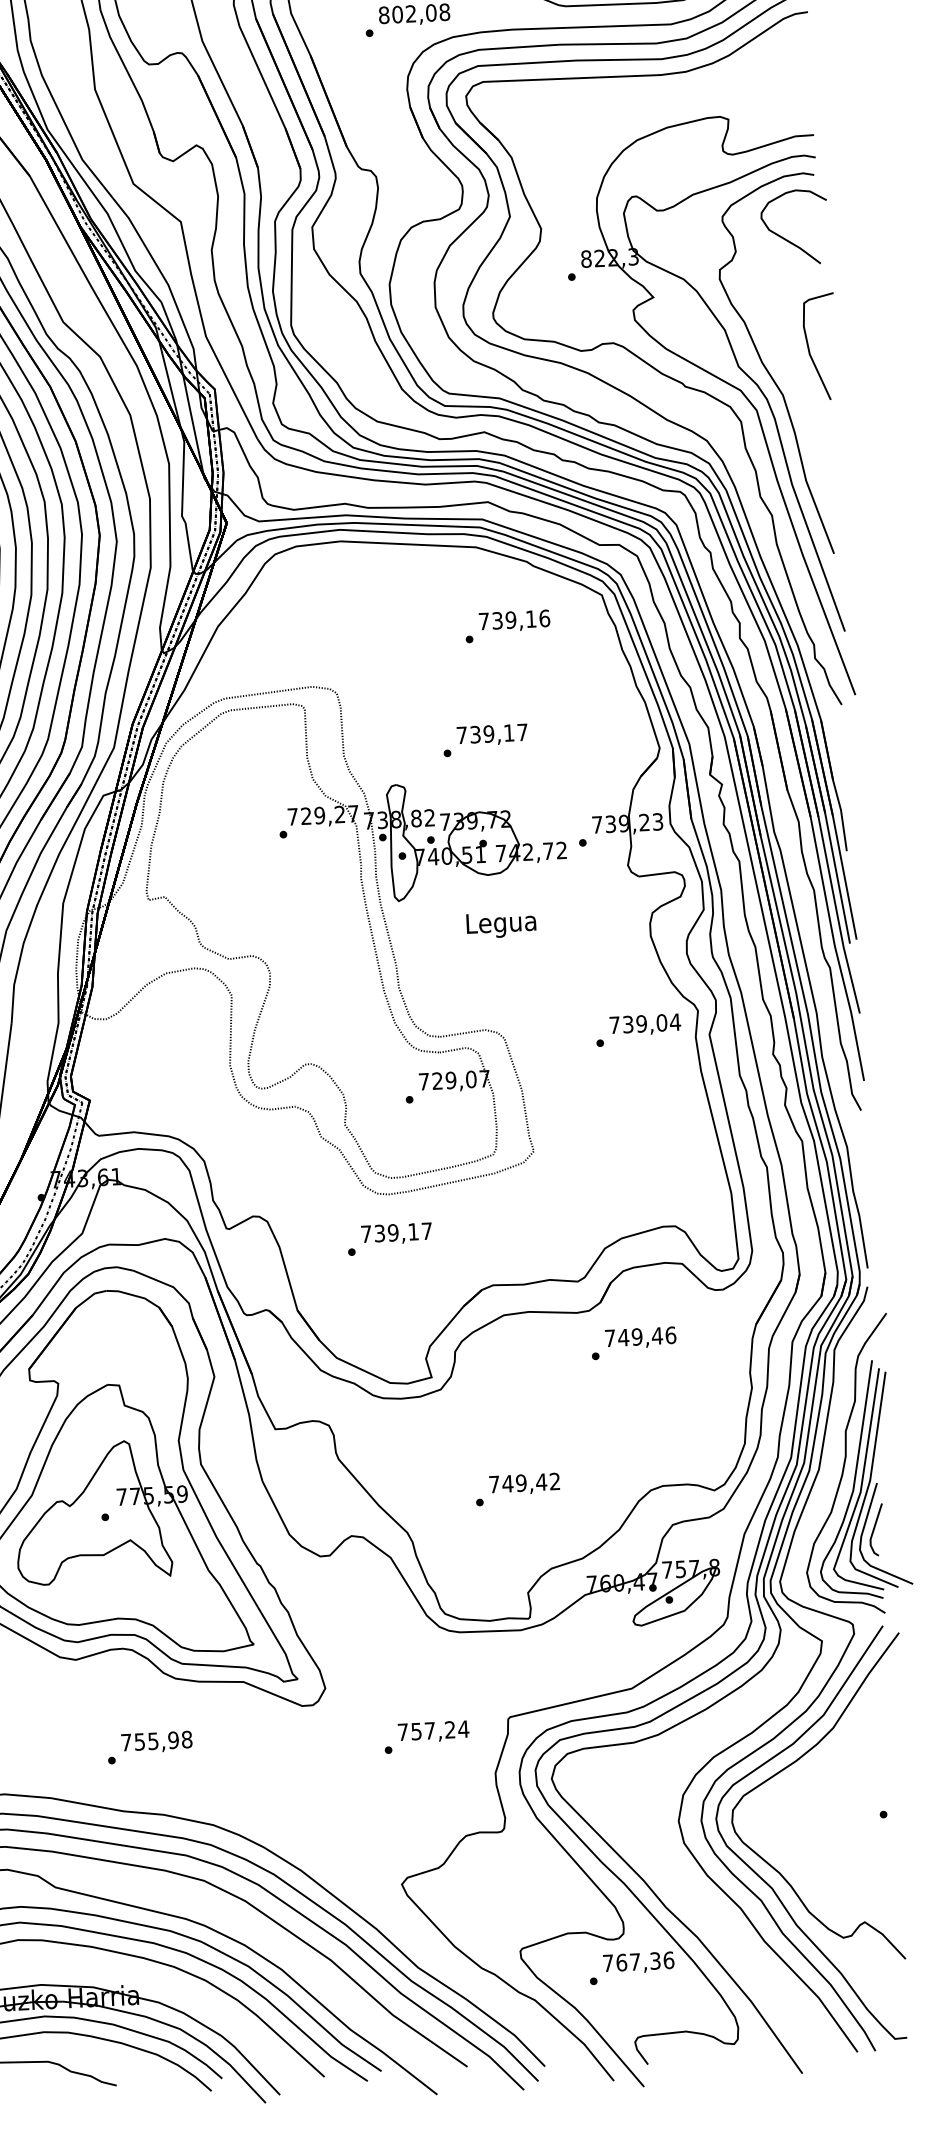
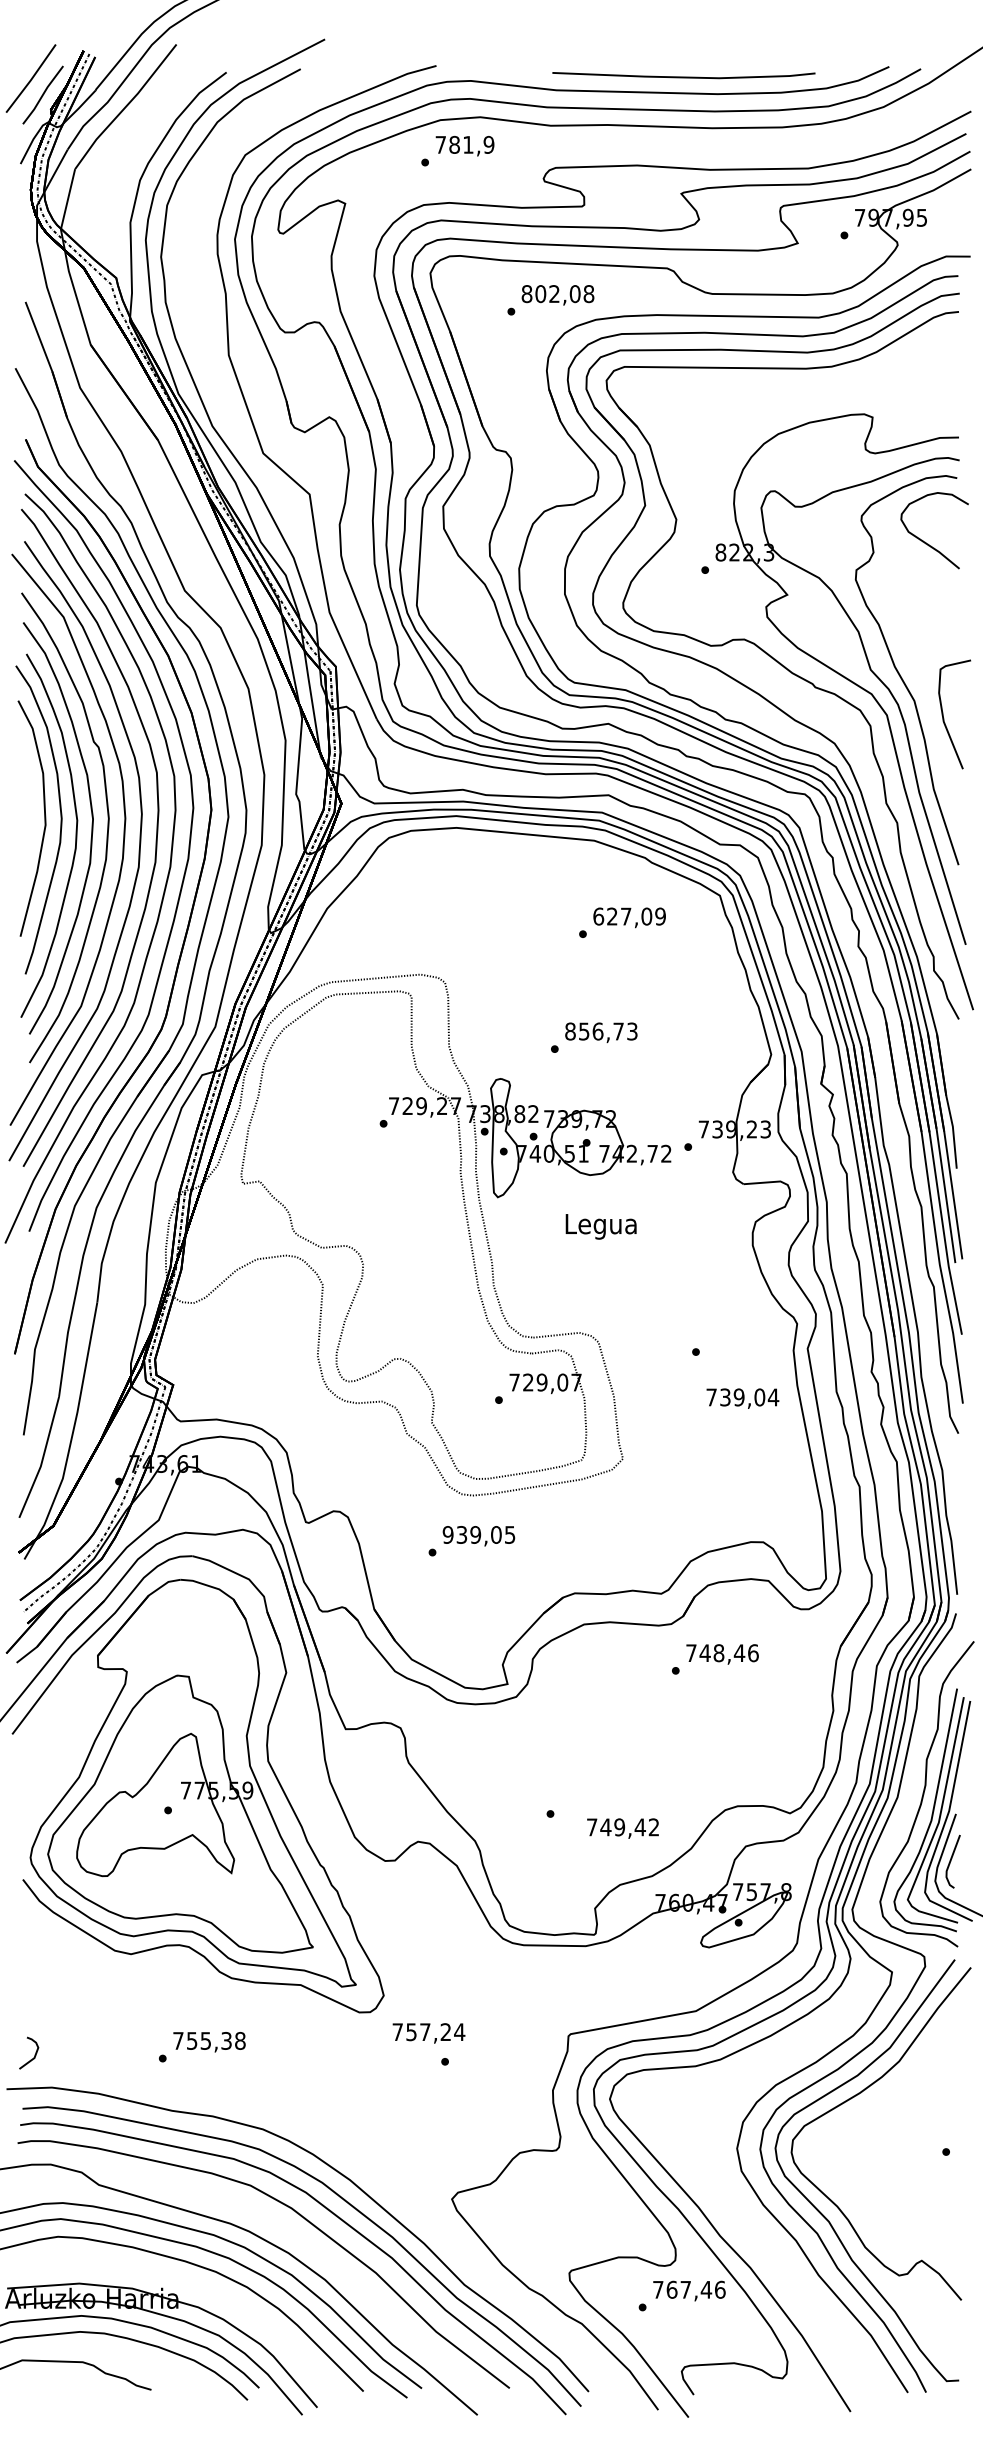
curve: (810, 351) -> (944, 718), moved
text: (514, 619) -> (629, 916), 739,16 -> 627,09
text: (492, 733) -> (601, 1031), 739,17 -> 856,73
text: (645, 1024) -> (742, 1398), moved
text: (396, 1232) -> (478, 1534), 739,17 -> 939,05
text: (636, 1337) -> (718, 1653), 749,46 -> 748,46
text: (524, 1484) -> (622, 1828), moved
text: (433, 1732) -> (428, 2033), moved
text: (173, 1739) -> (226, 2040), 755,98 -> 755,38
text: (655, 1960) -> (706, 2289), 767,36 -> 767,46

